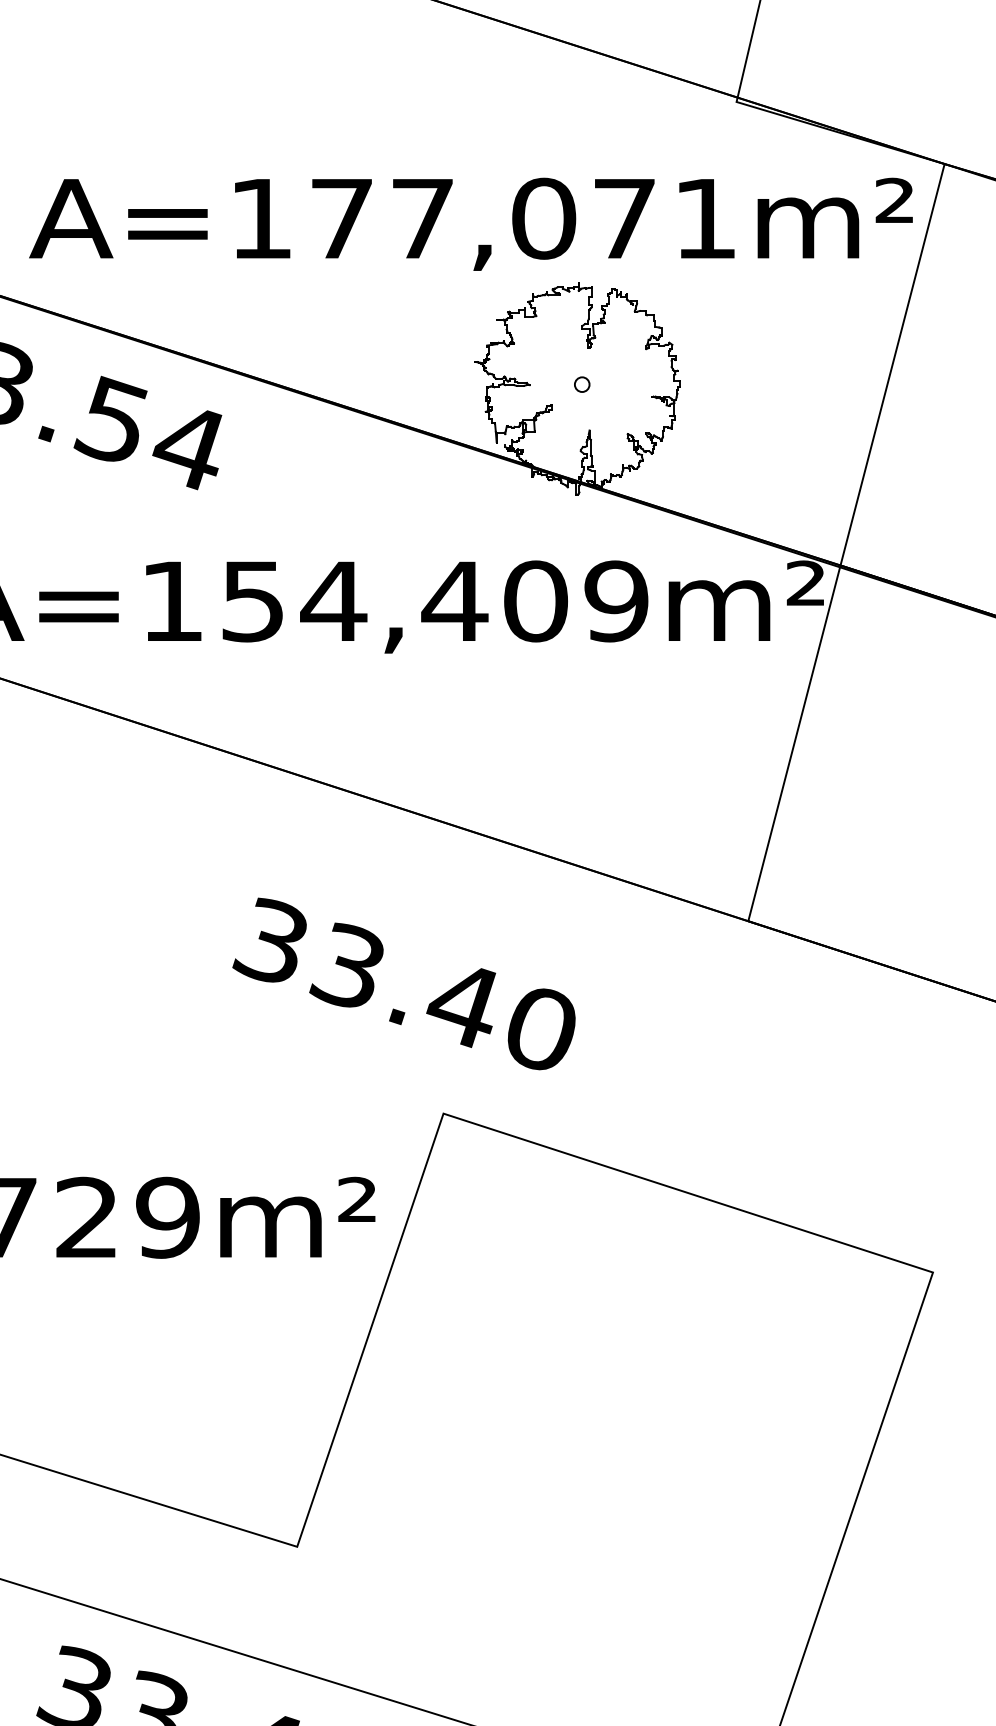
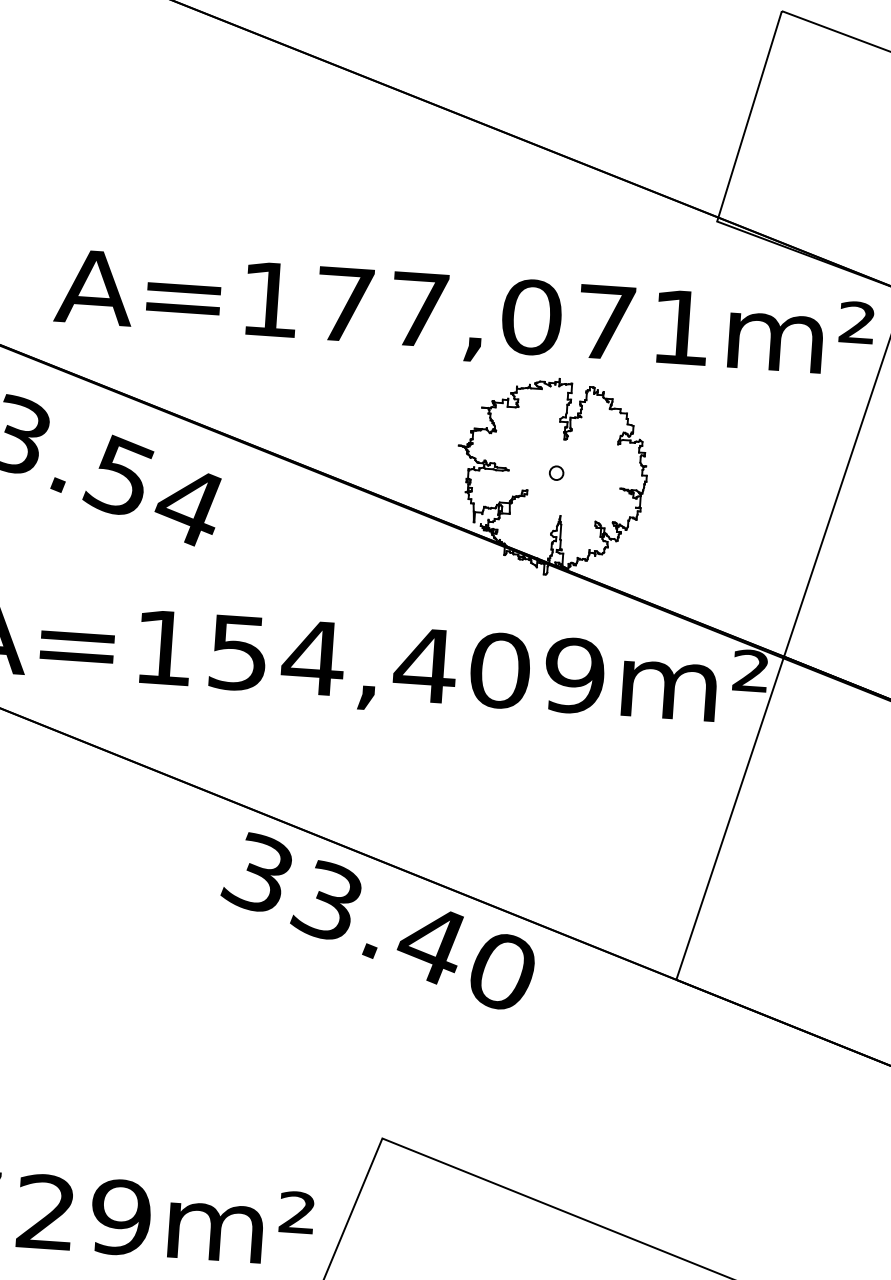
text: (403, 983) -> (377, 920), moved

